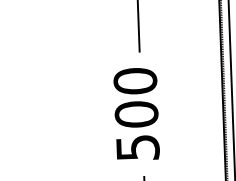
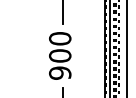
text: (136, 146) -> (59, 72), 500 -> 900

